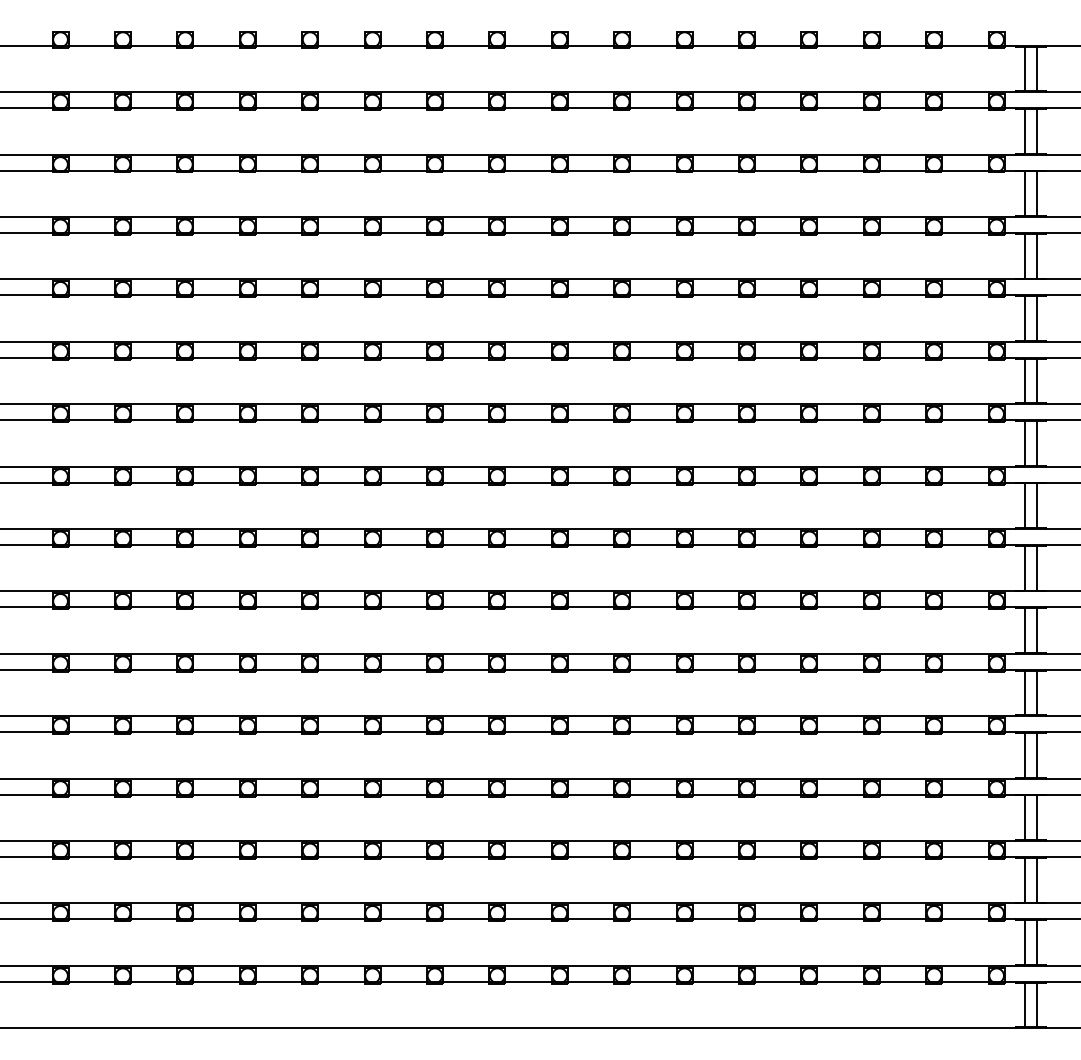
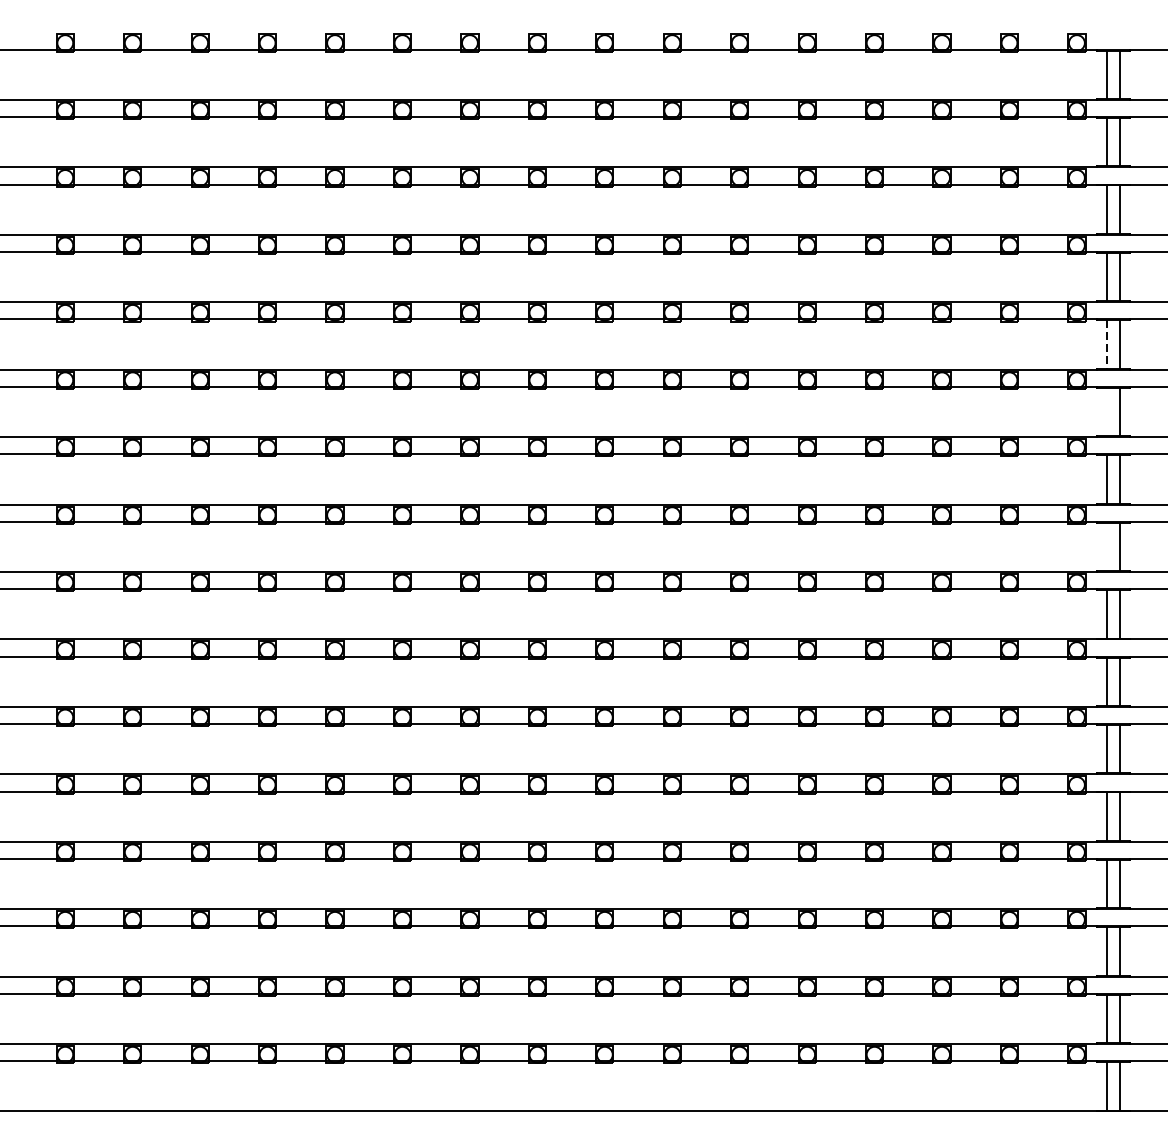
line: (1024, 319) -> (1107, 345), solid -> dashed
line: (1024, 380) -> (1107, 411), removed
line: (1024, 505) -> (1107, 546), removed

